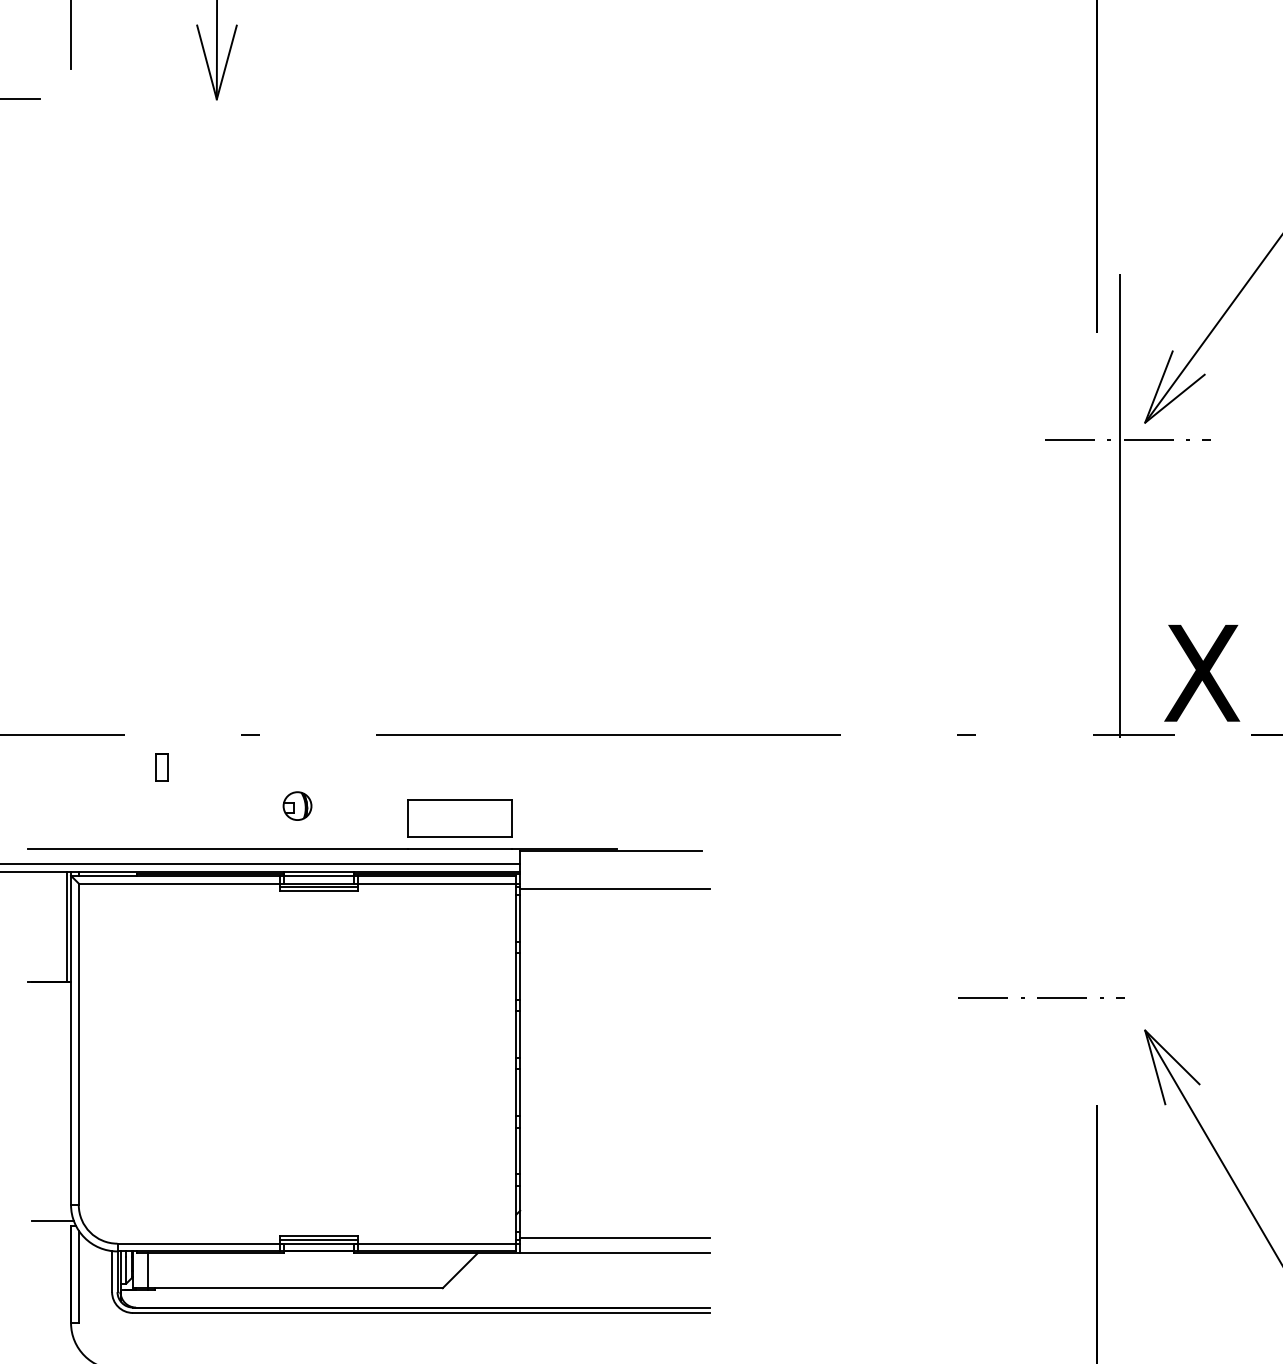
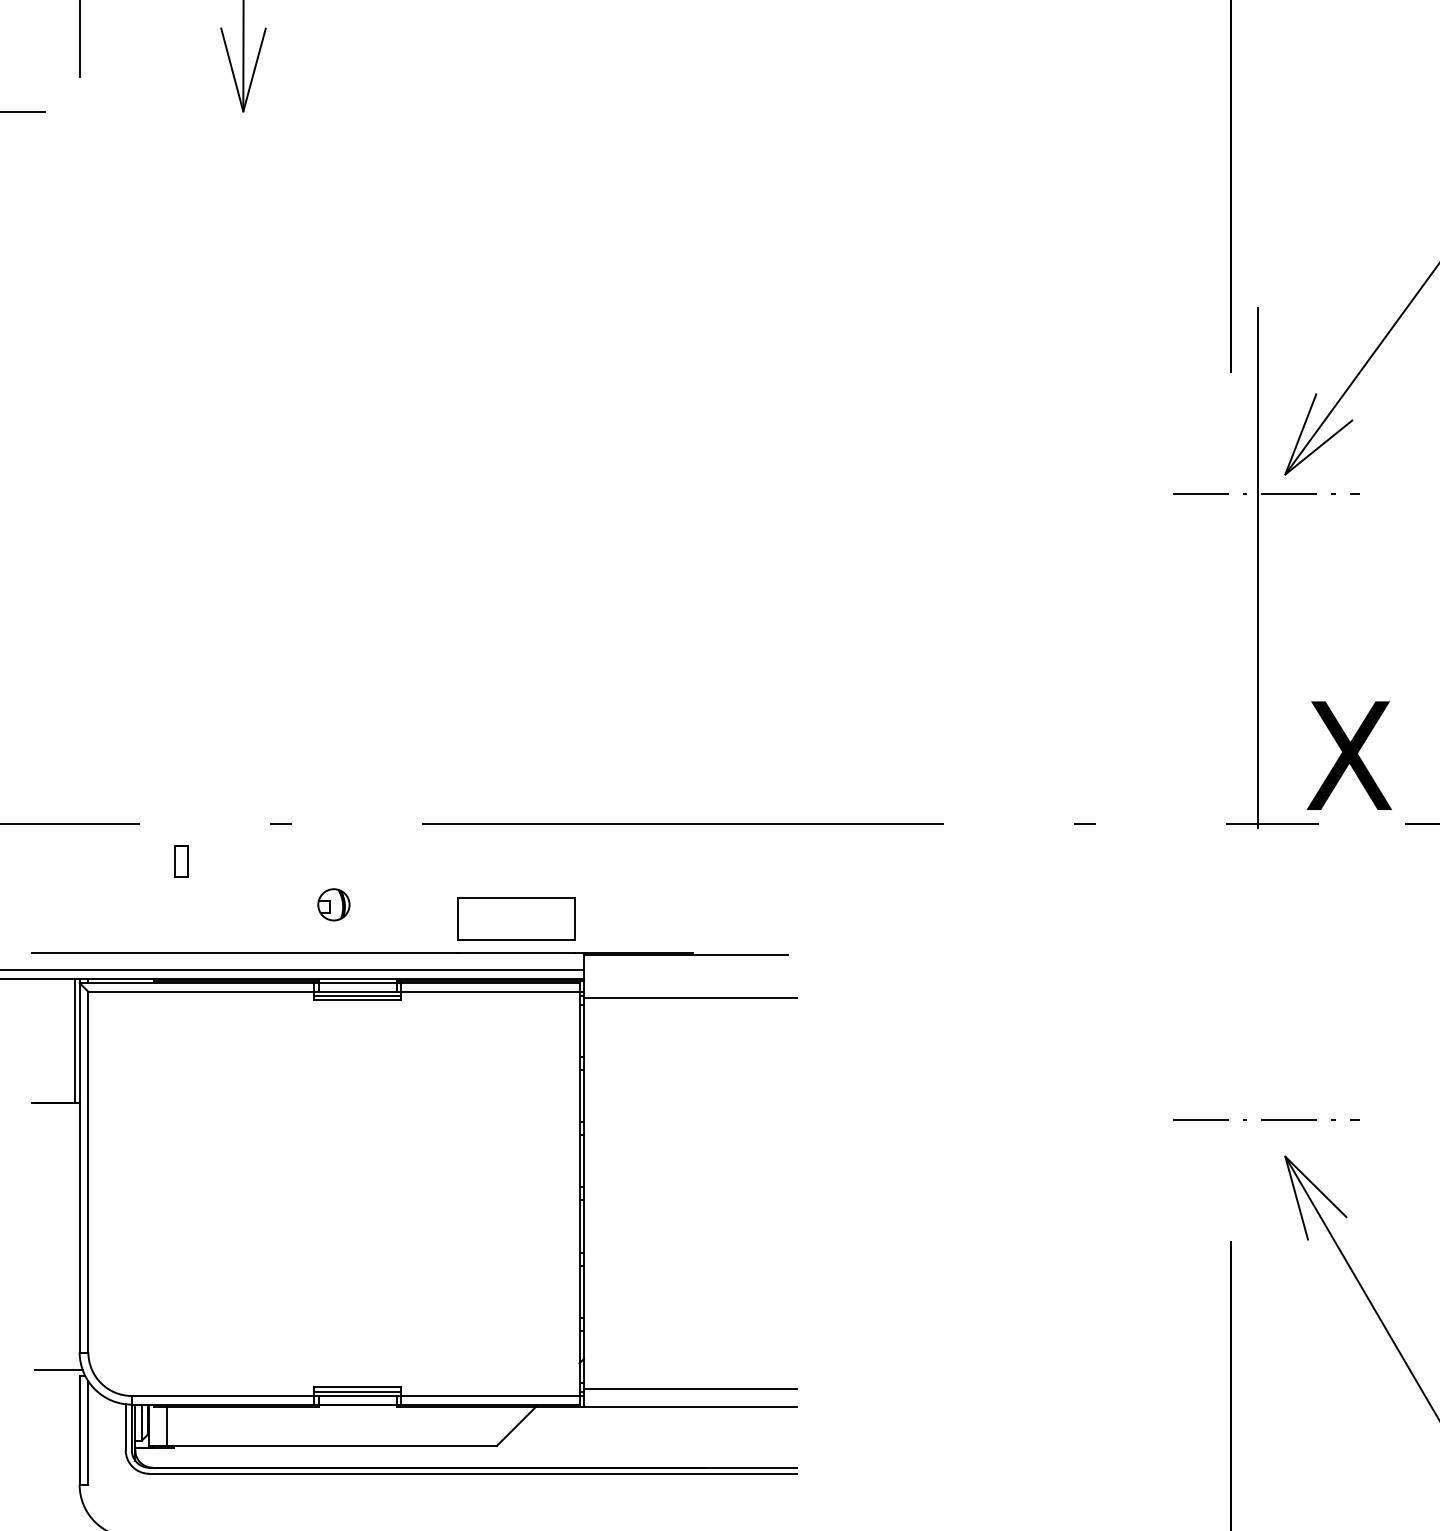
line: (1041, 997) -> (1266, 1119), moved

